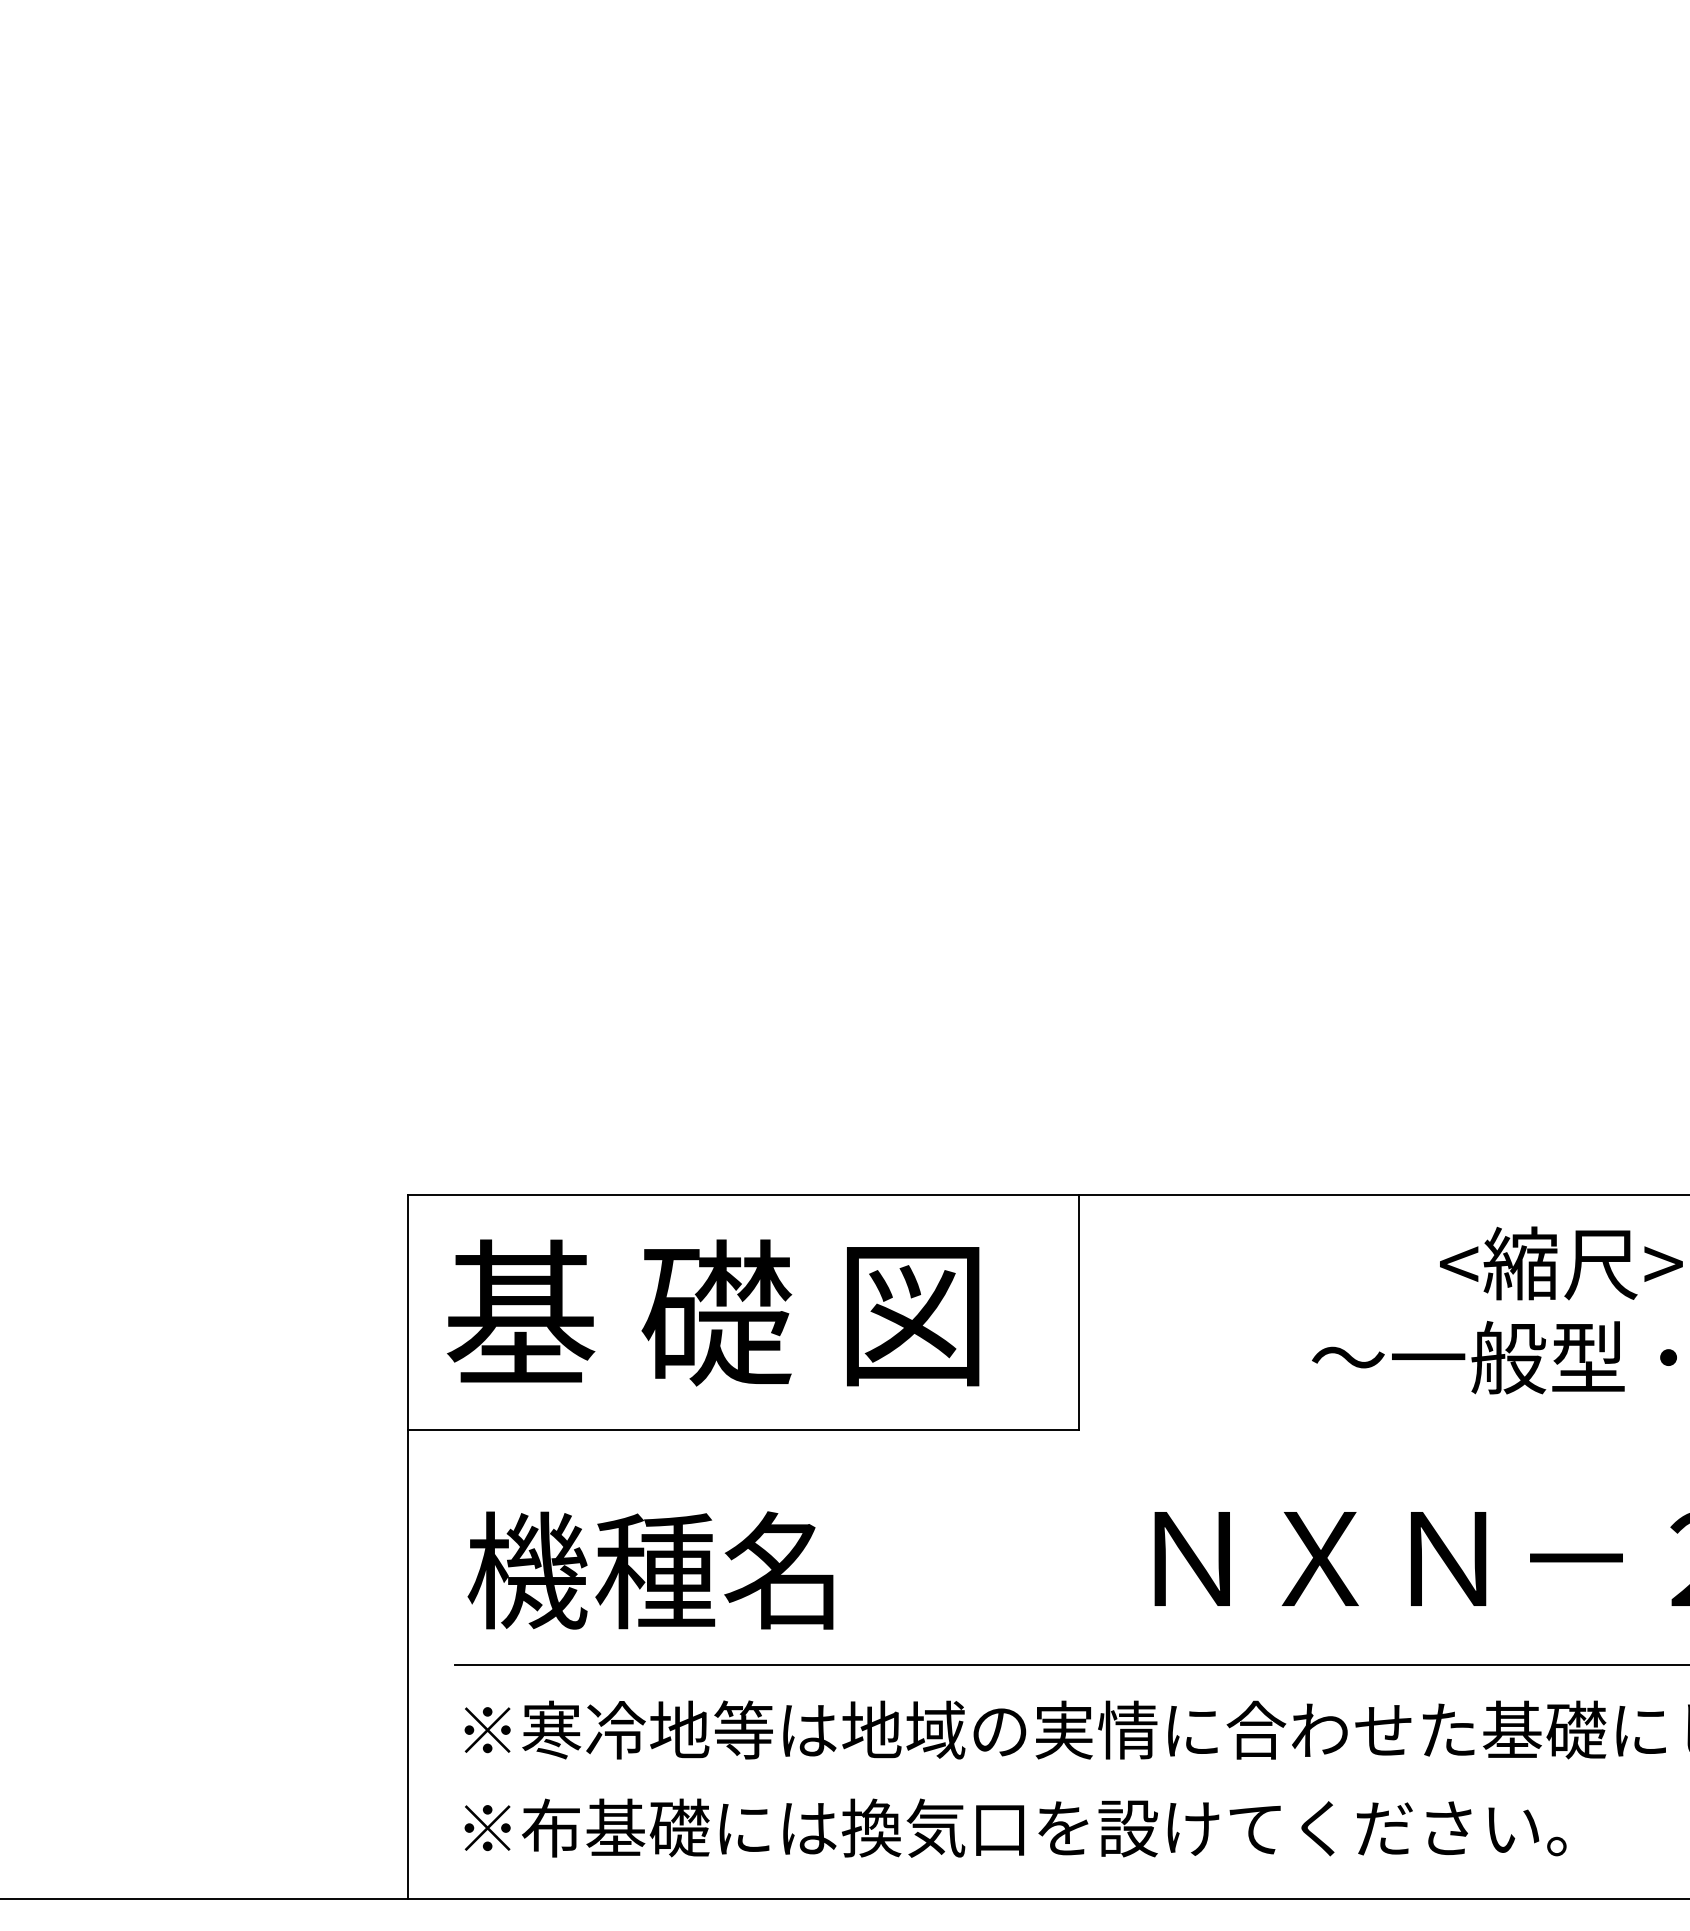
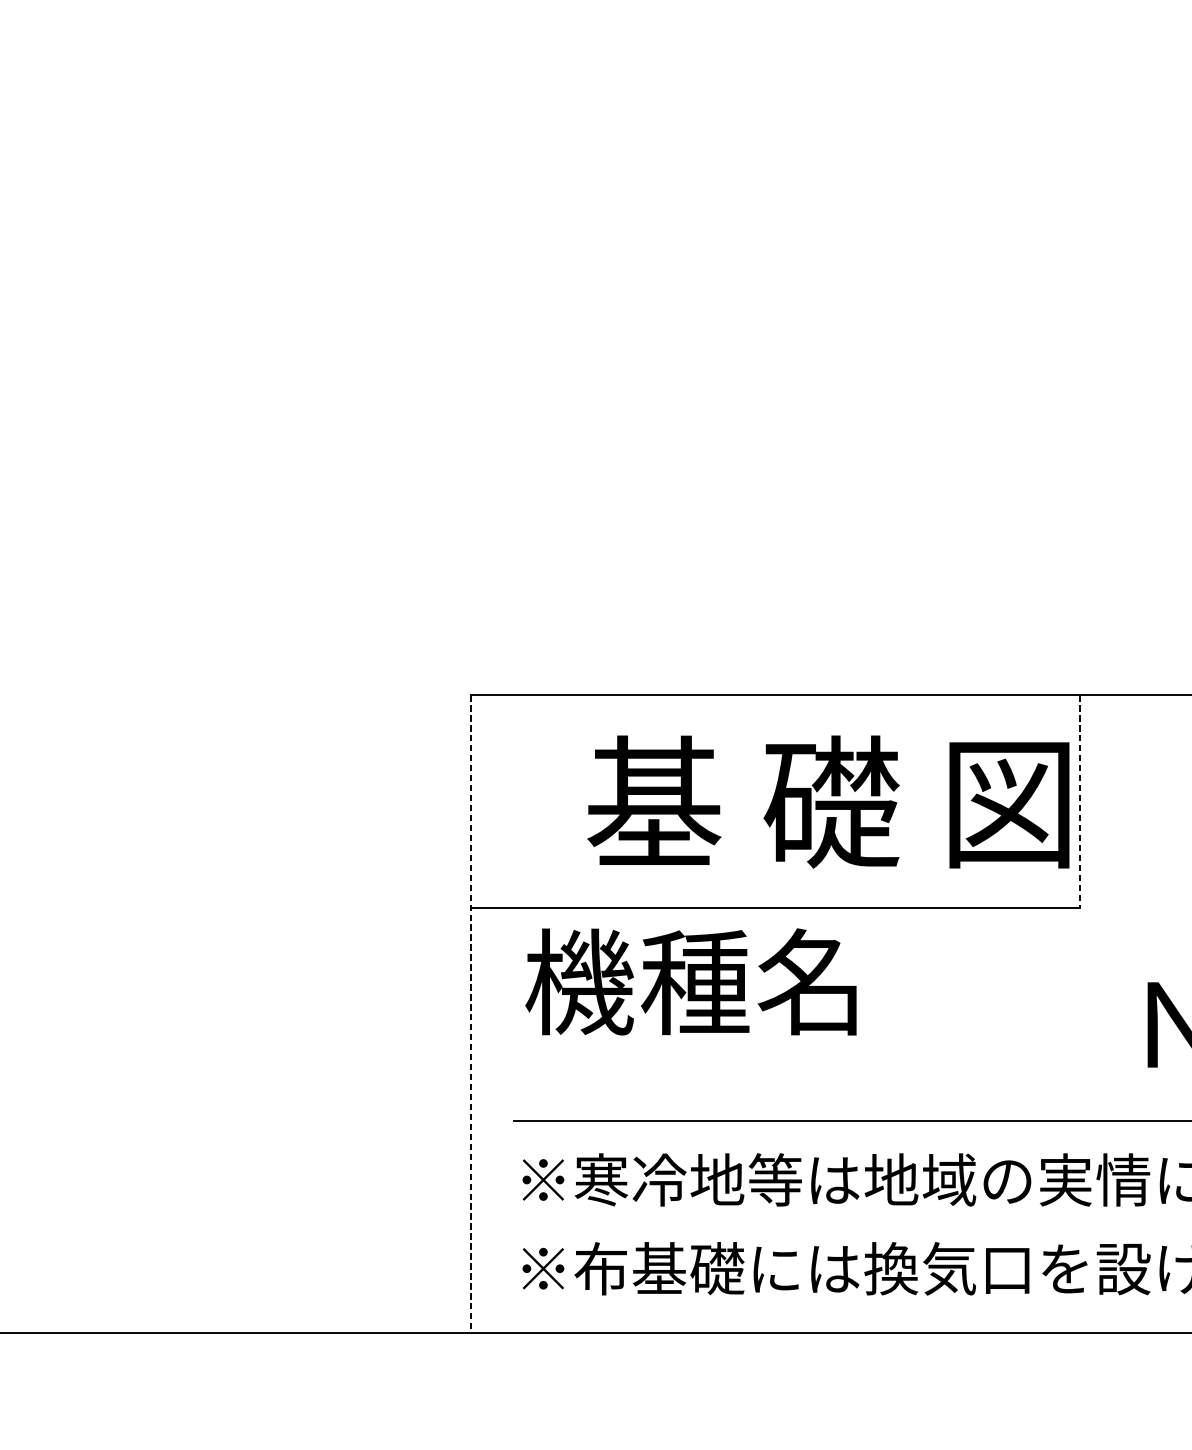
text: (713, 1312) -> (828, 801), moved
line: (1079, 1312) -> (1079, 801), solid -> dashed
line: (408, 1547) -> (471, 1014), solid -> dashed
text: (650, 1570) -> (690, 981), moved

